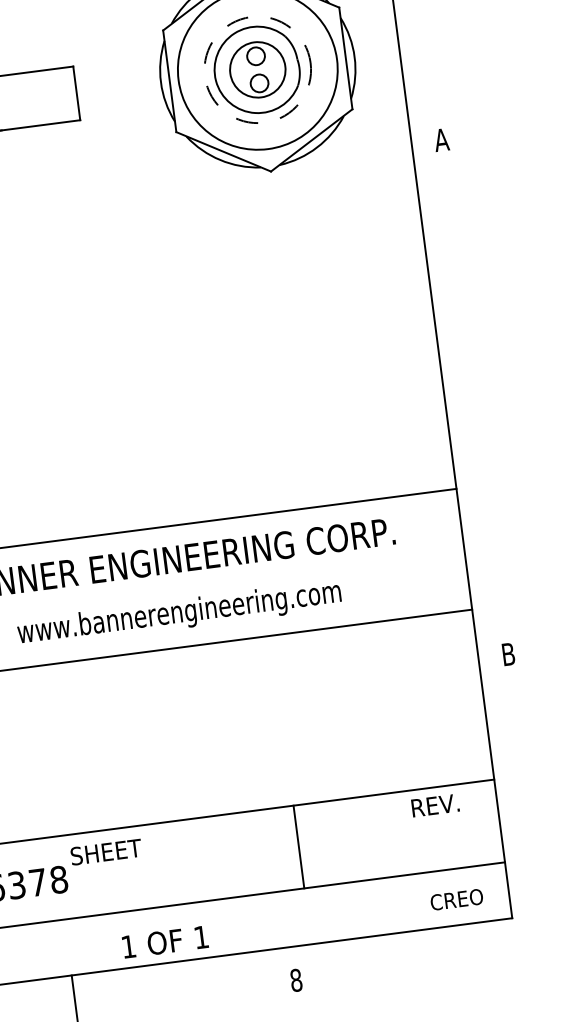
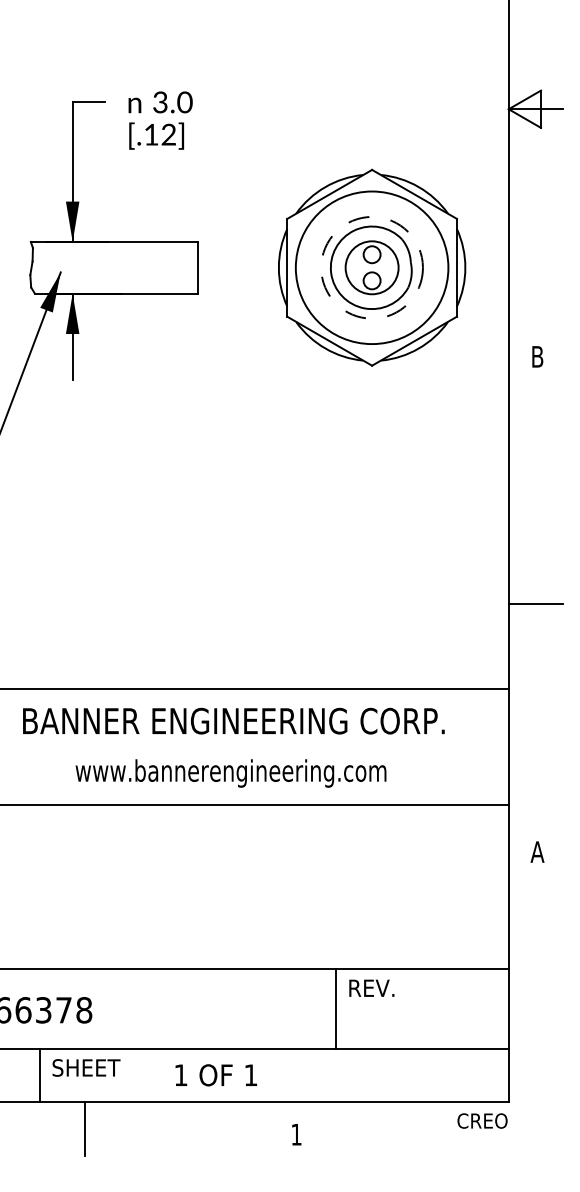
text: (441, 139) -> (537, 356), A -> B
line: (472, 397) -> (535, 604), added
text: (508, 653) -> (537, 851), B -> A
text: (435, 804) -> (371, 987), moved
line: (298, 846) -> (336, 1008), moved
text: (106, 851) -> (86, 1067), moved
text: (456, 899) -> (482, 1120), moved
text: (164, 942) -> (215, 1075), moved
line: (22, 953) -> (40, 1075), added
text: (296, 980) -> (296, 1134), 8 -> 1

